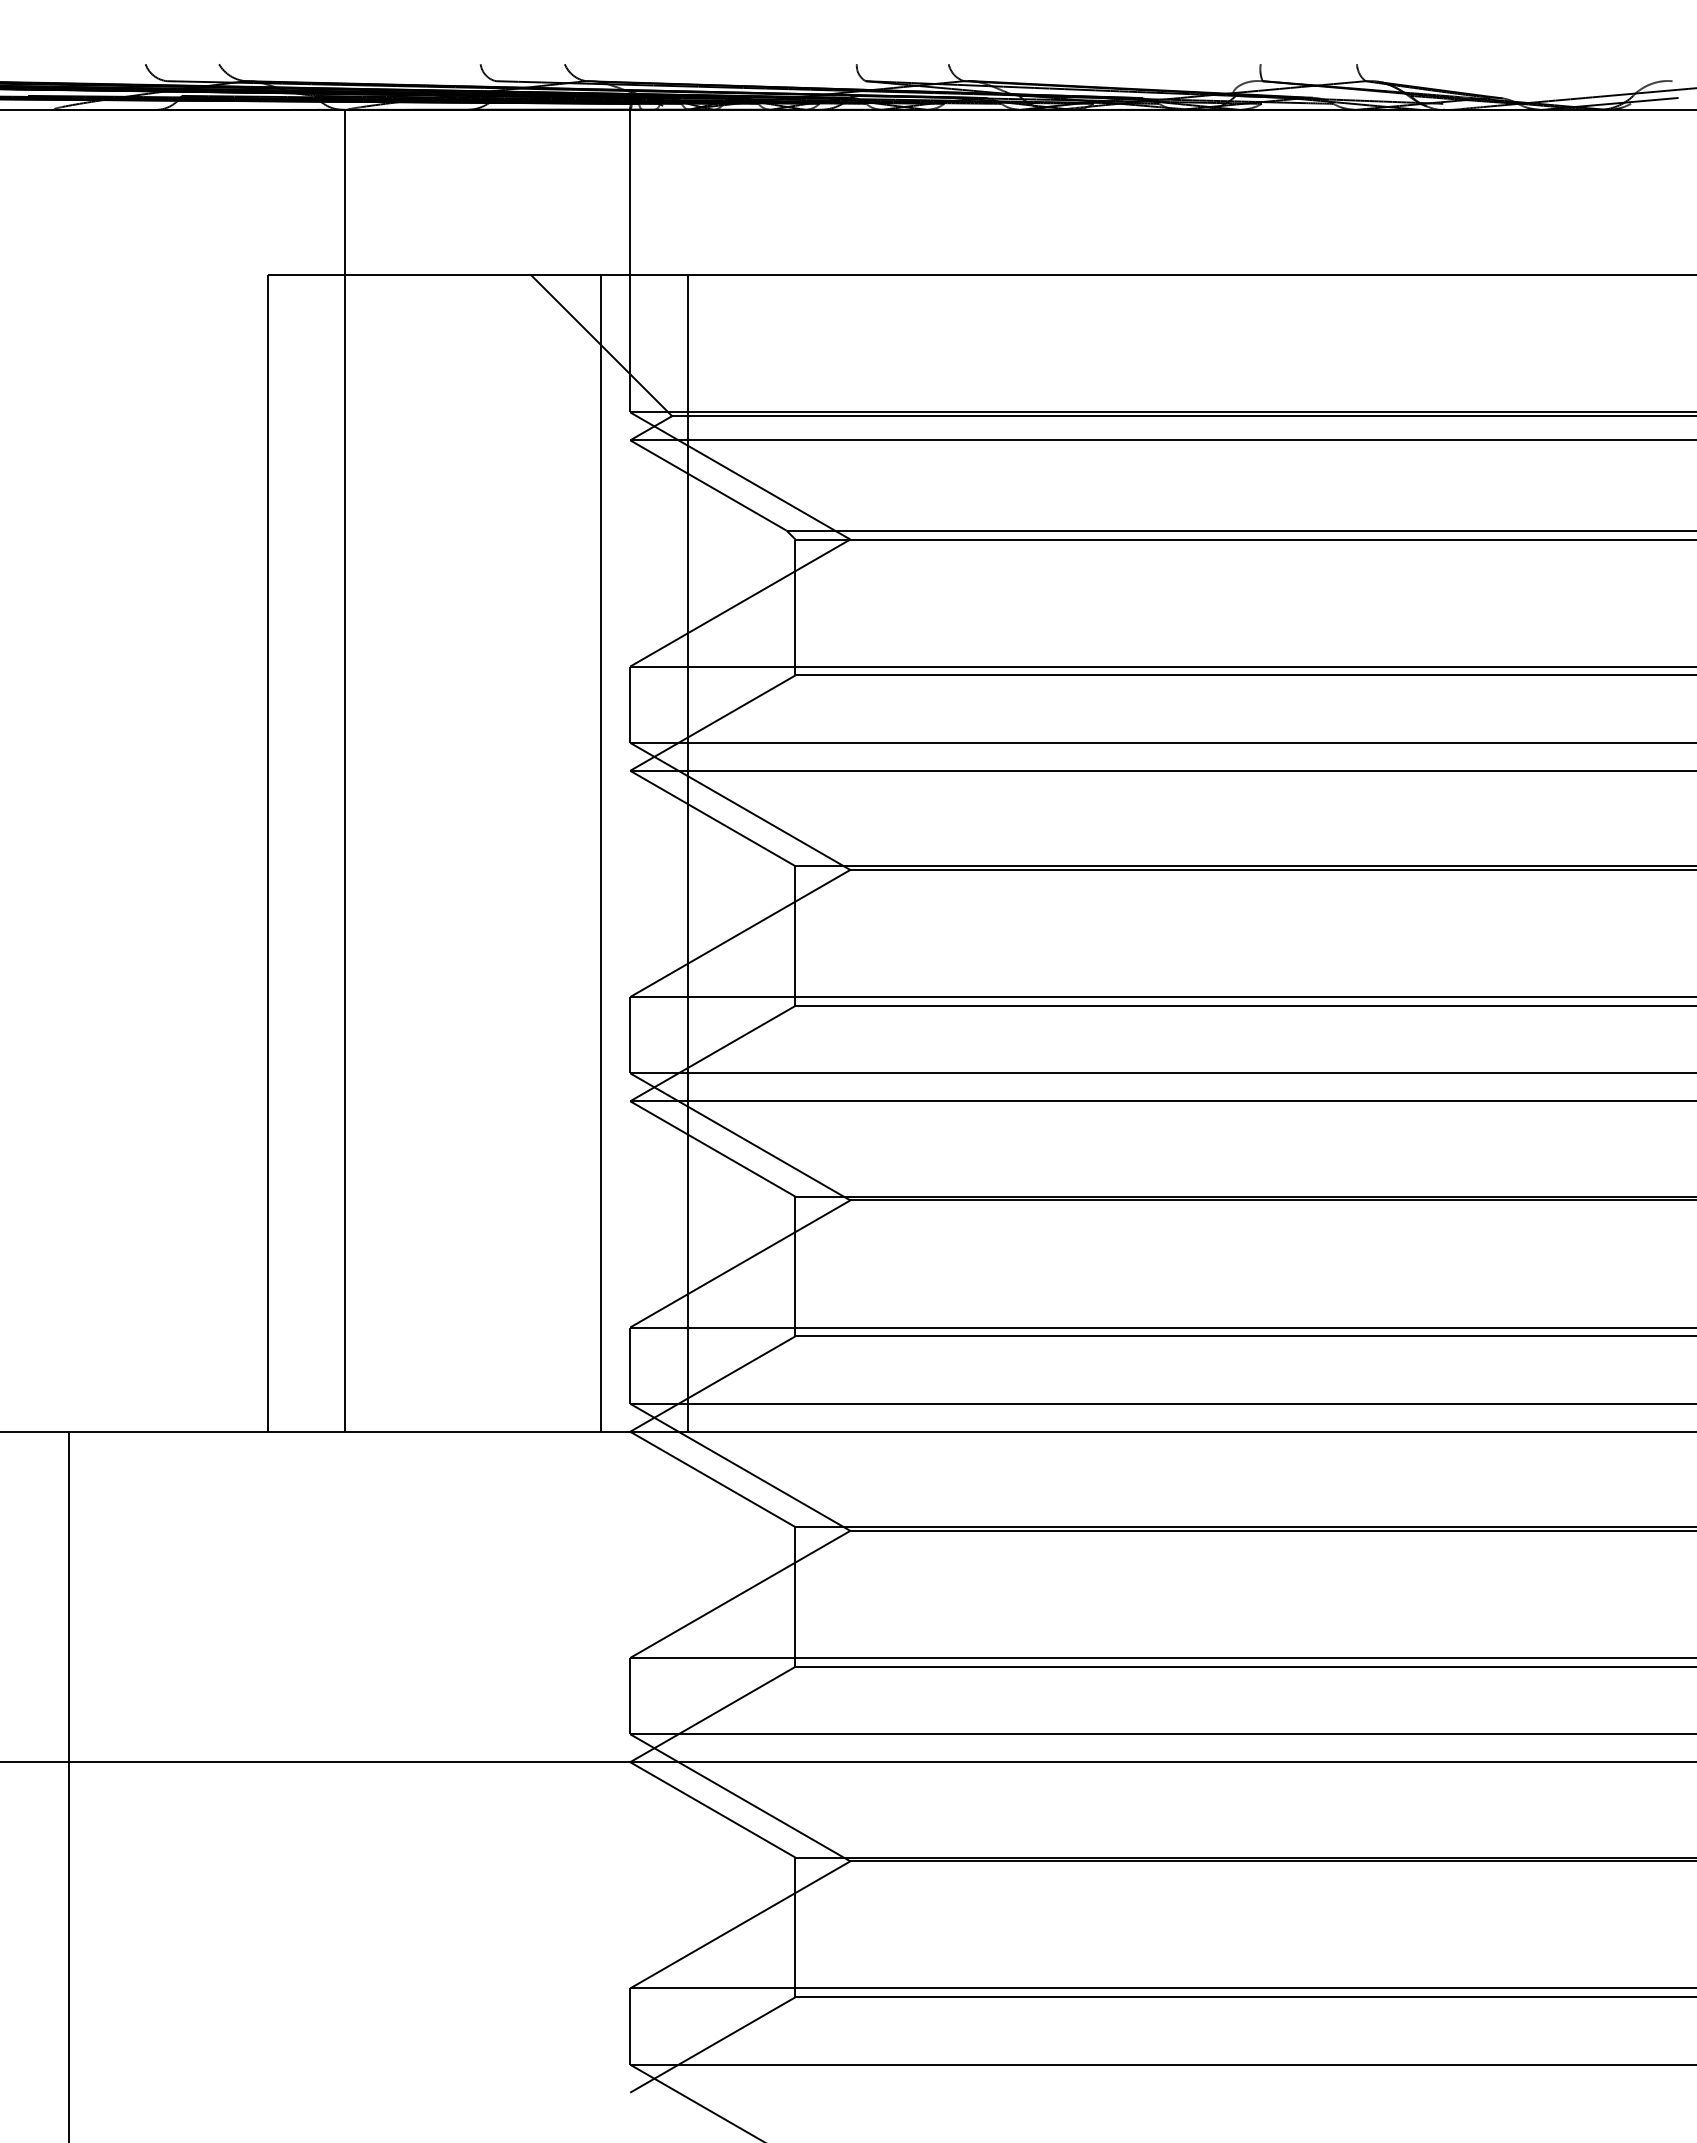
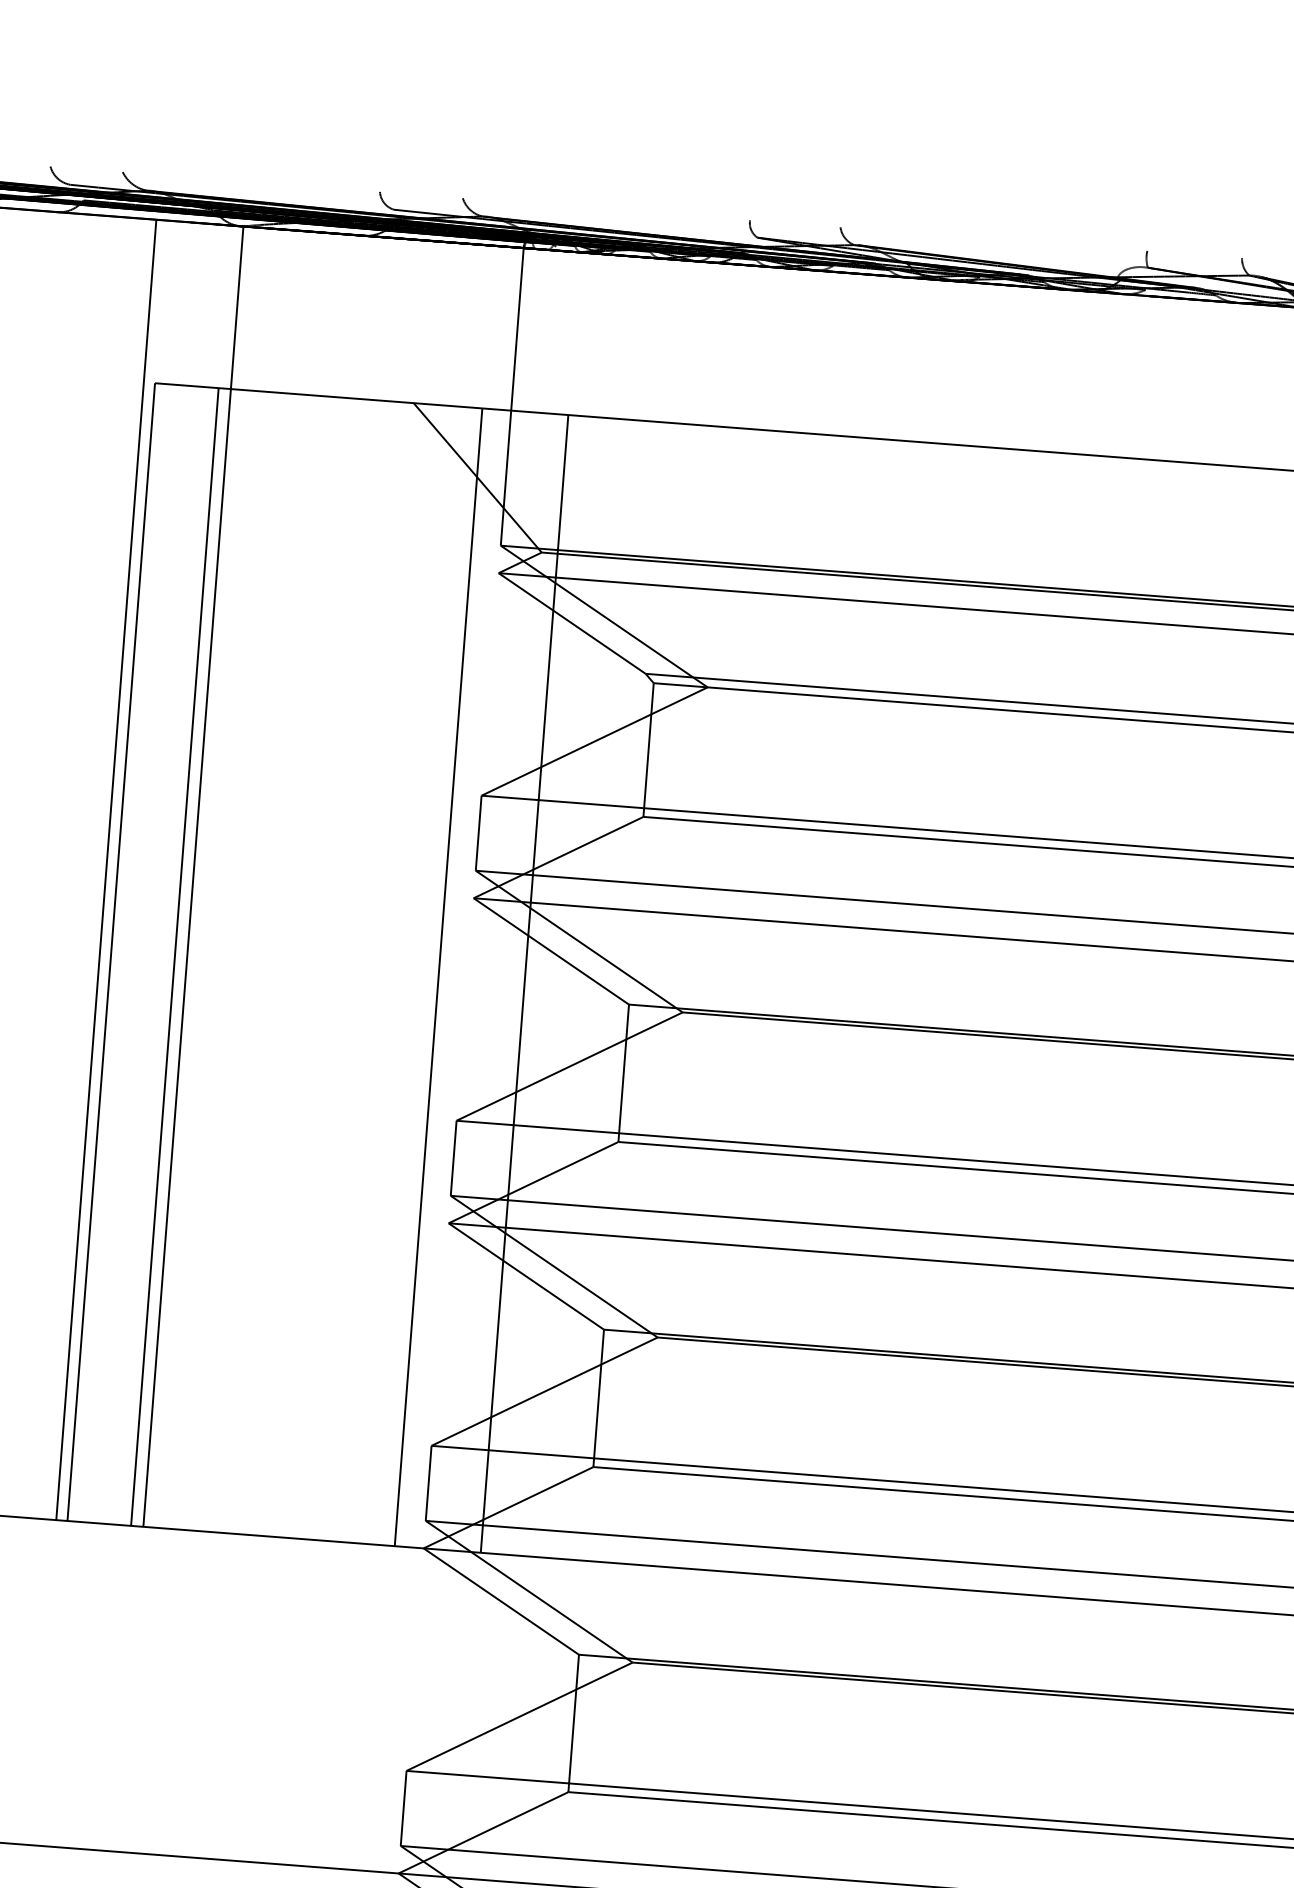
line: (256, 770) -> (106, 869), added
line: (332, 853) -> (174, 957), added

